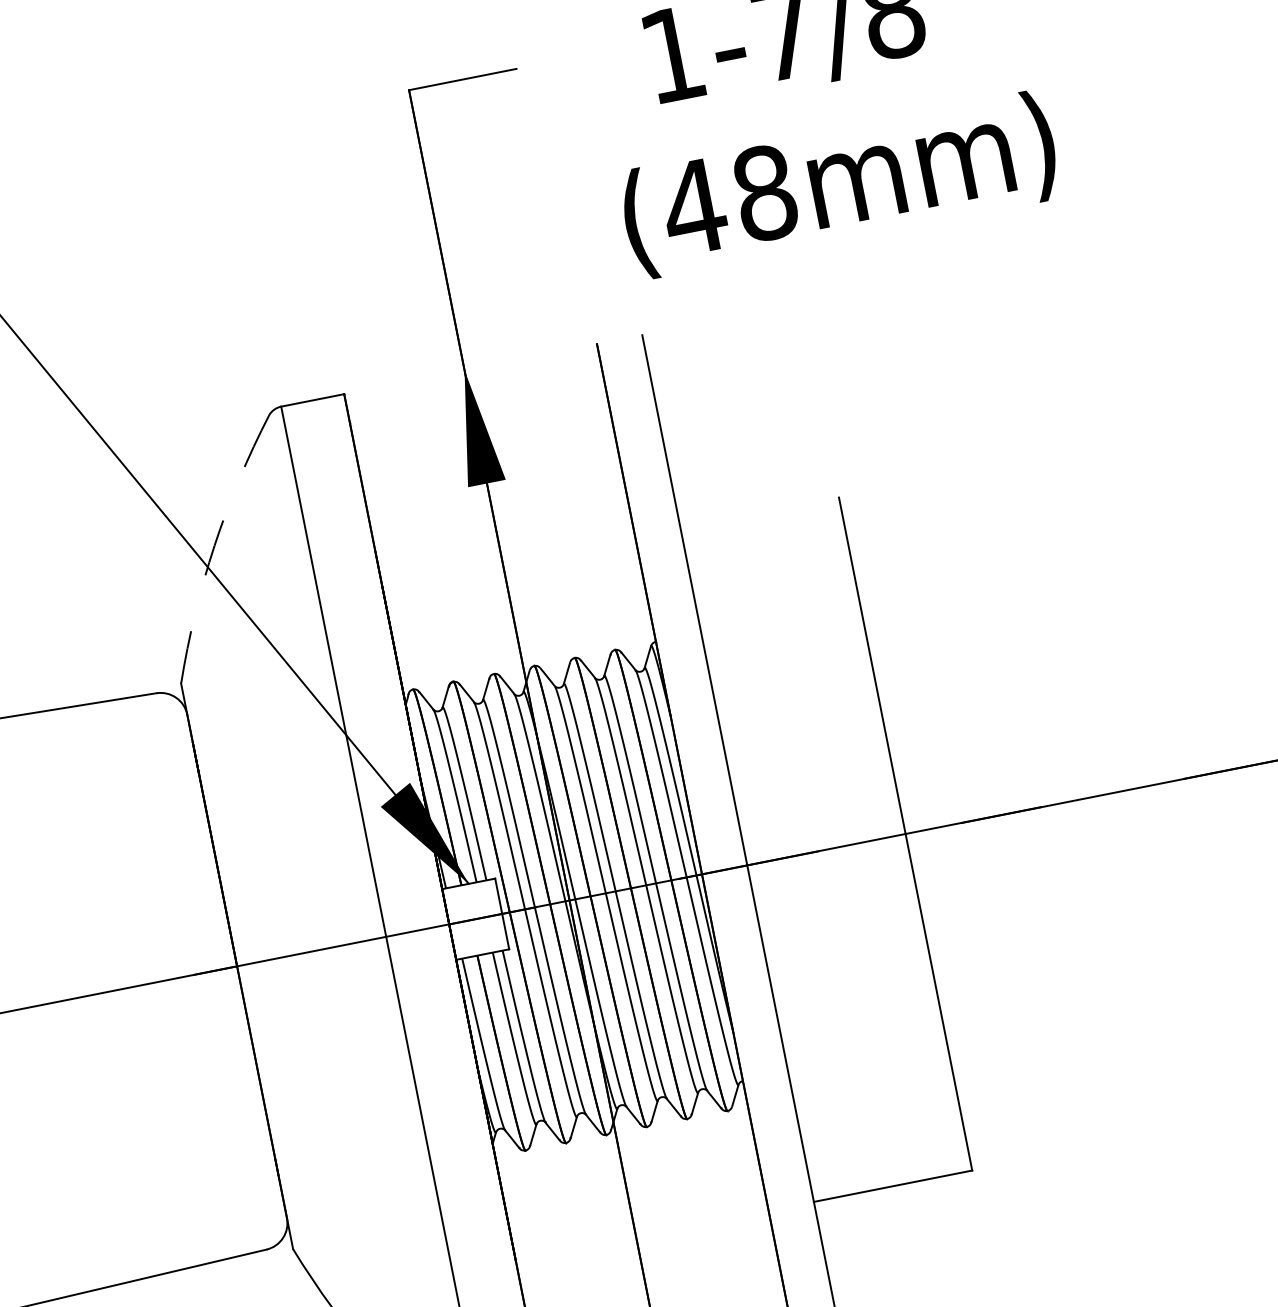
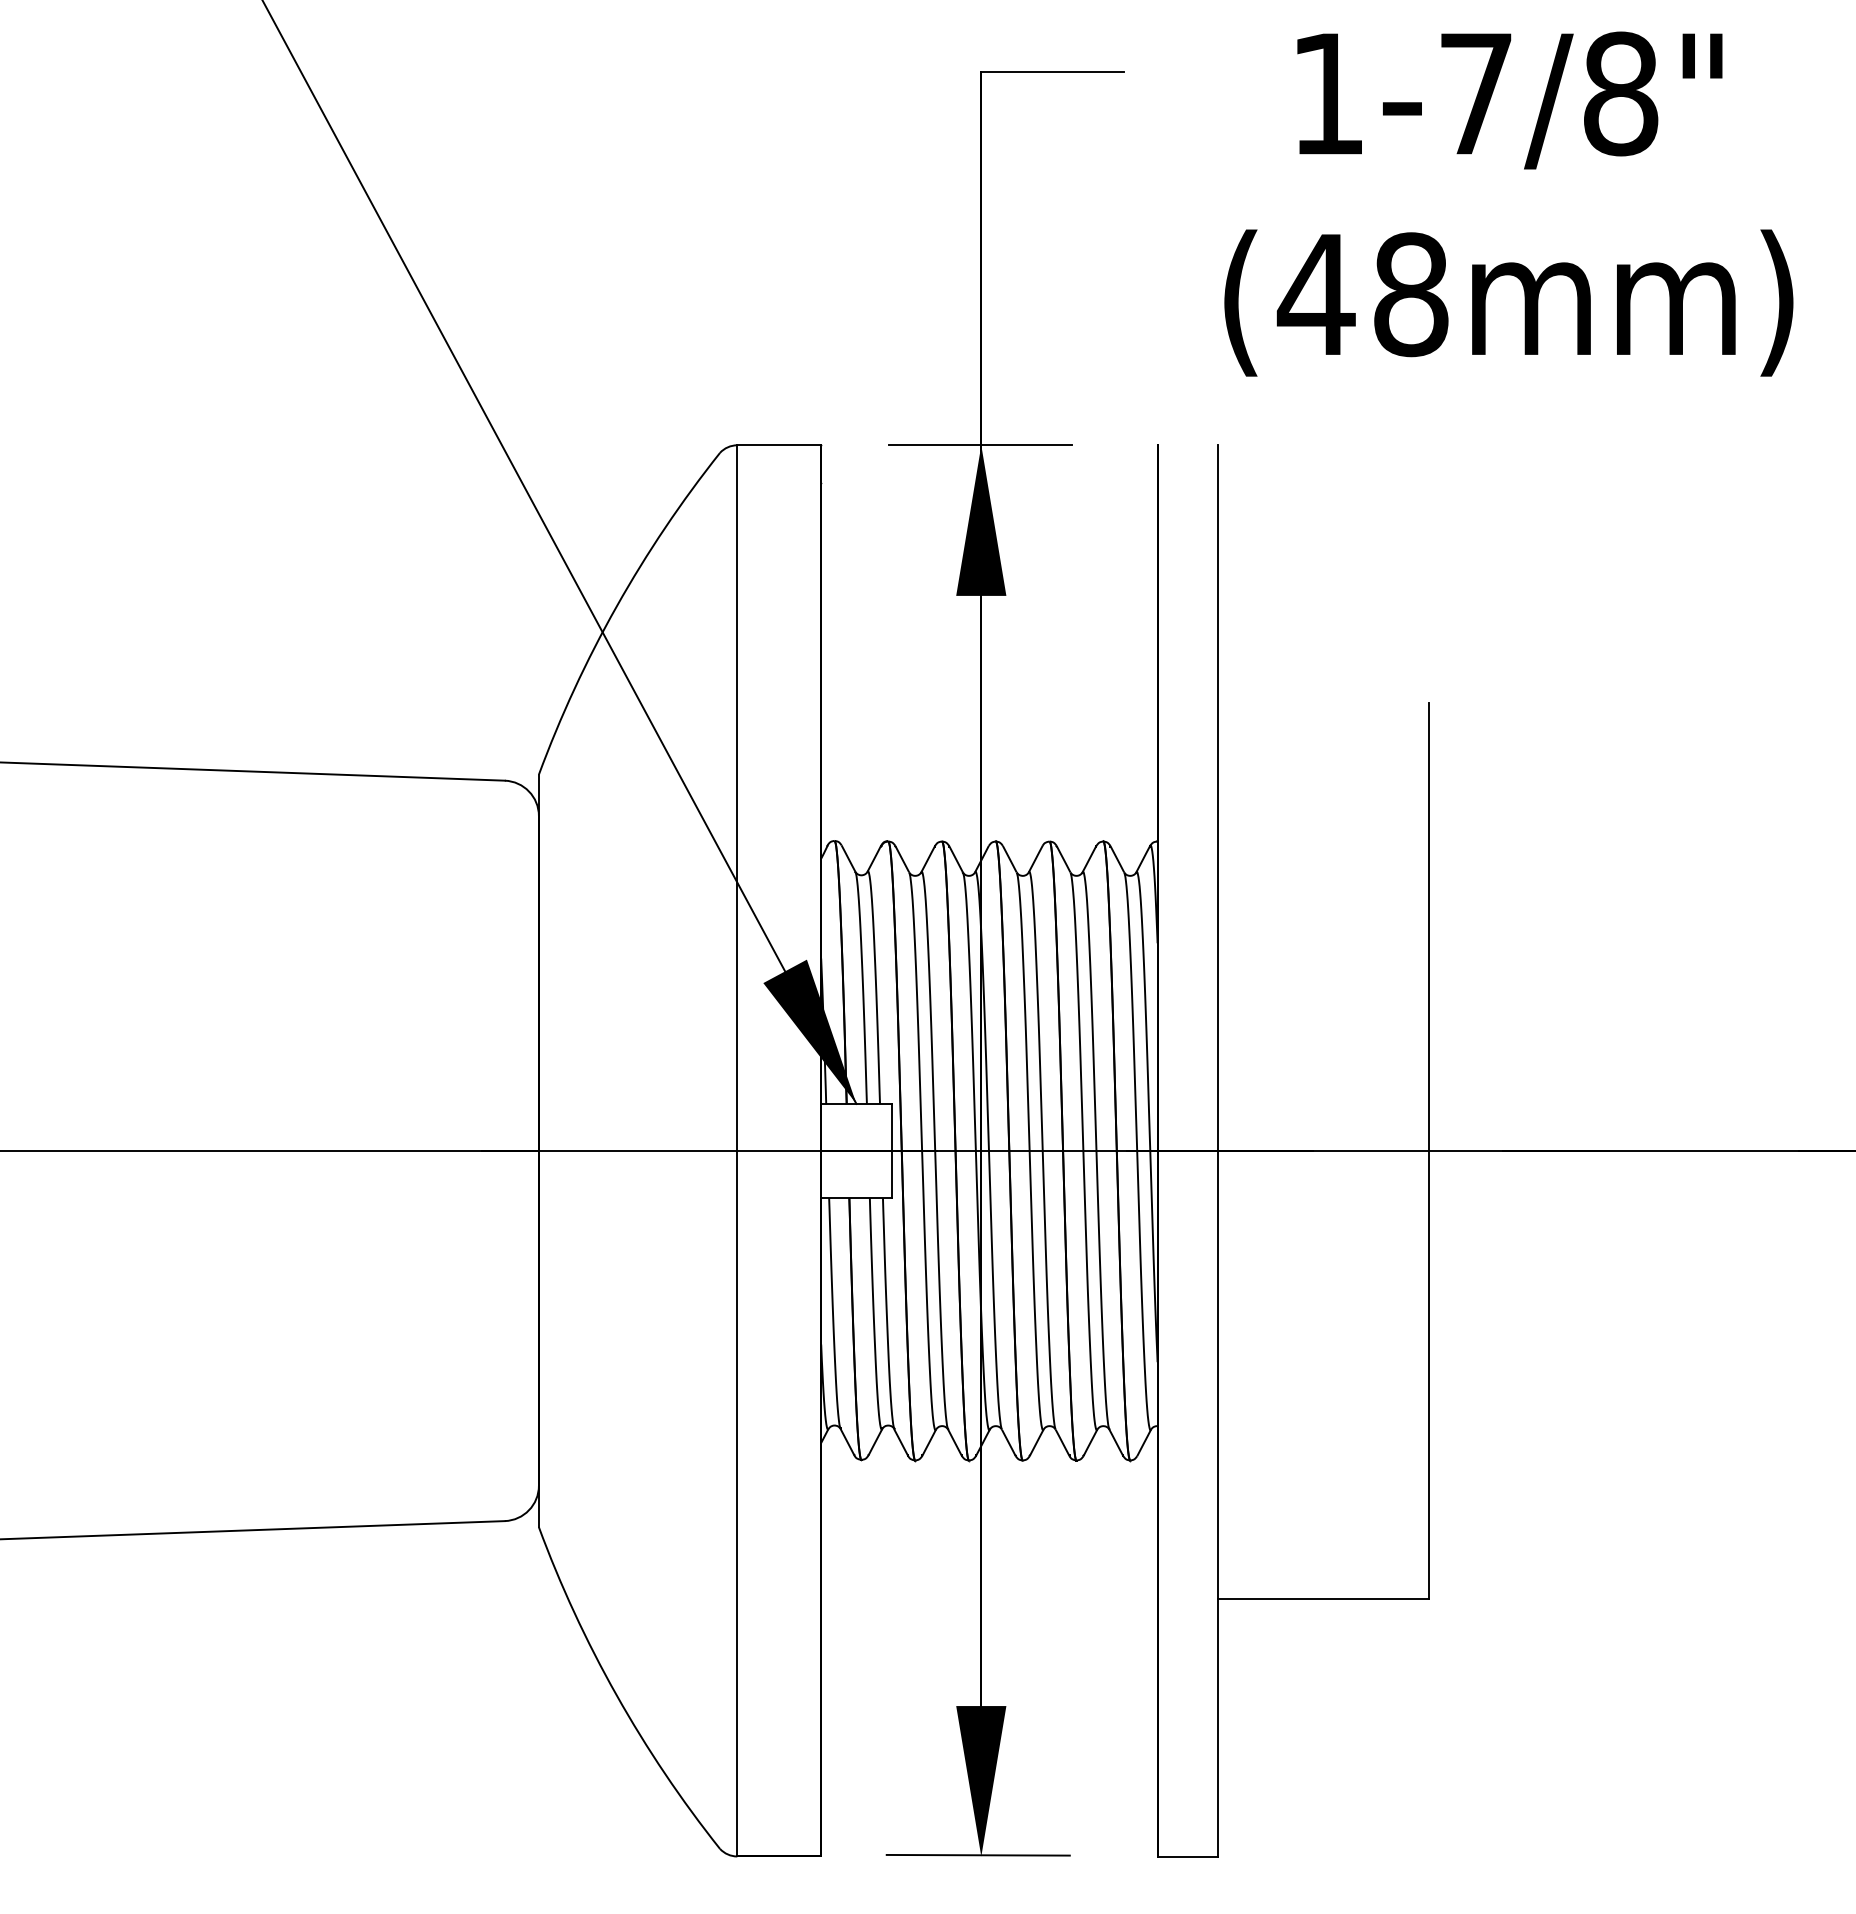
line: (463, 370) -> (980, 445), added
arc: (214, 545) -> (616, 606), dashed -> solid

